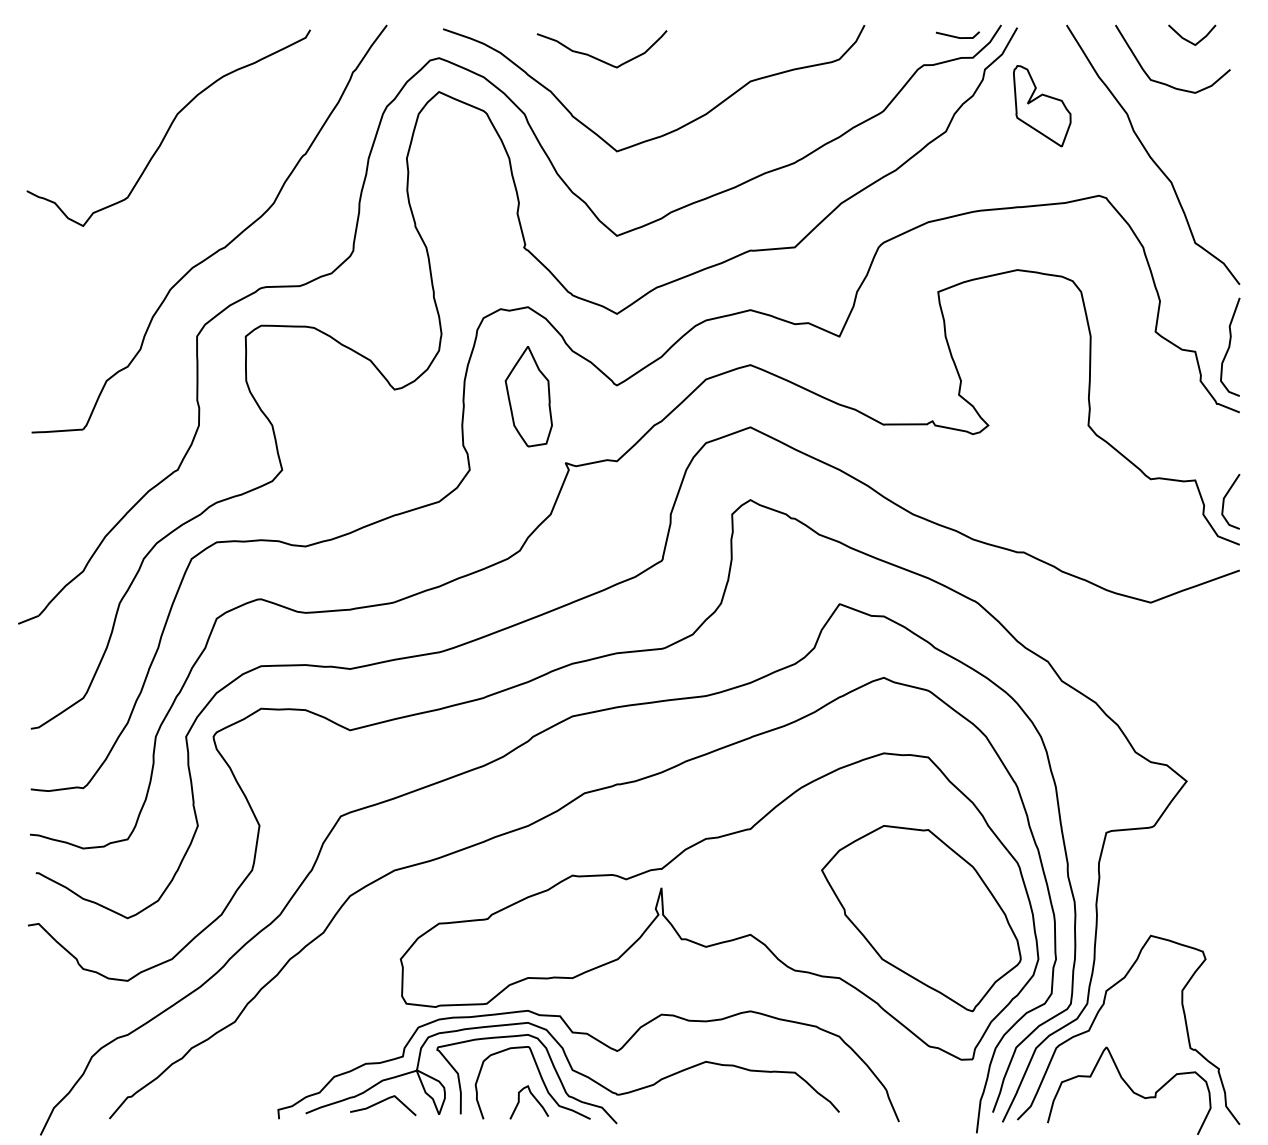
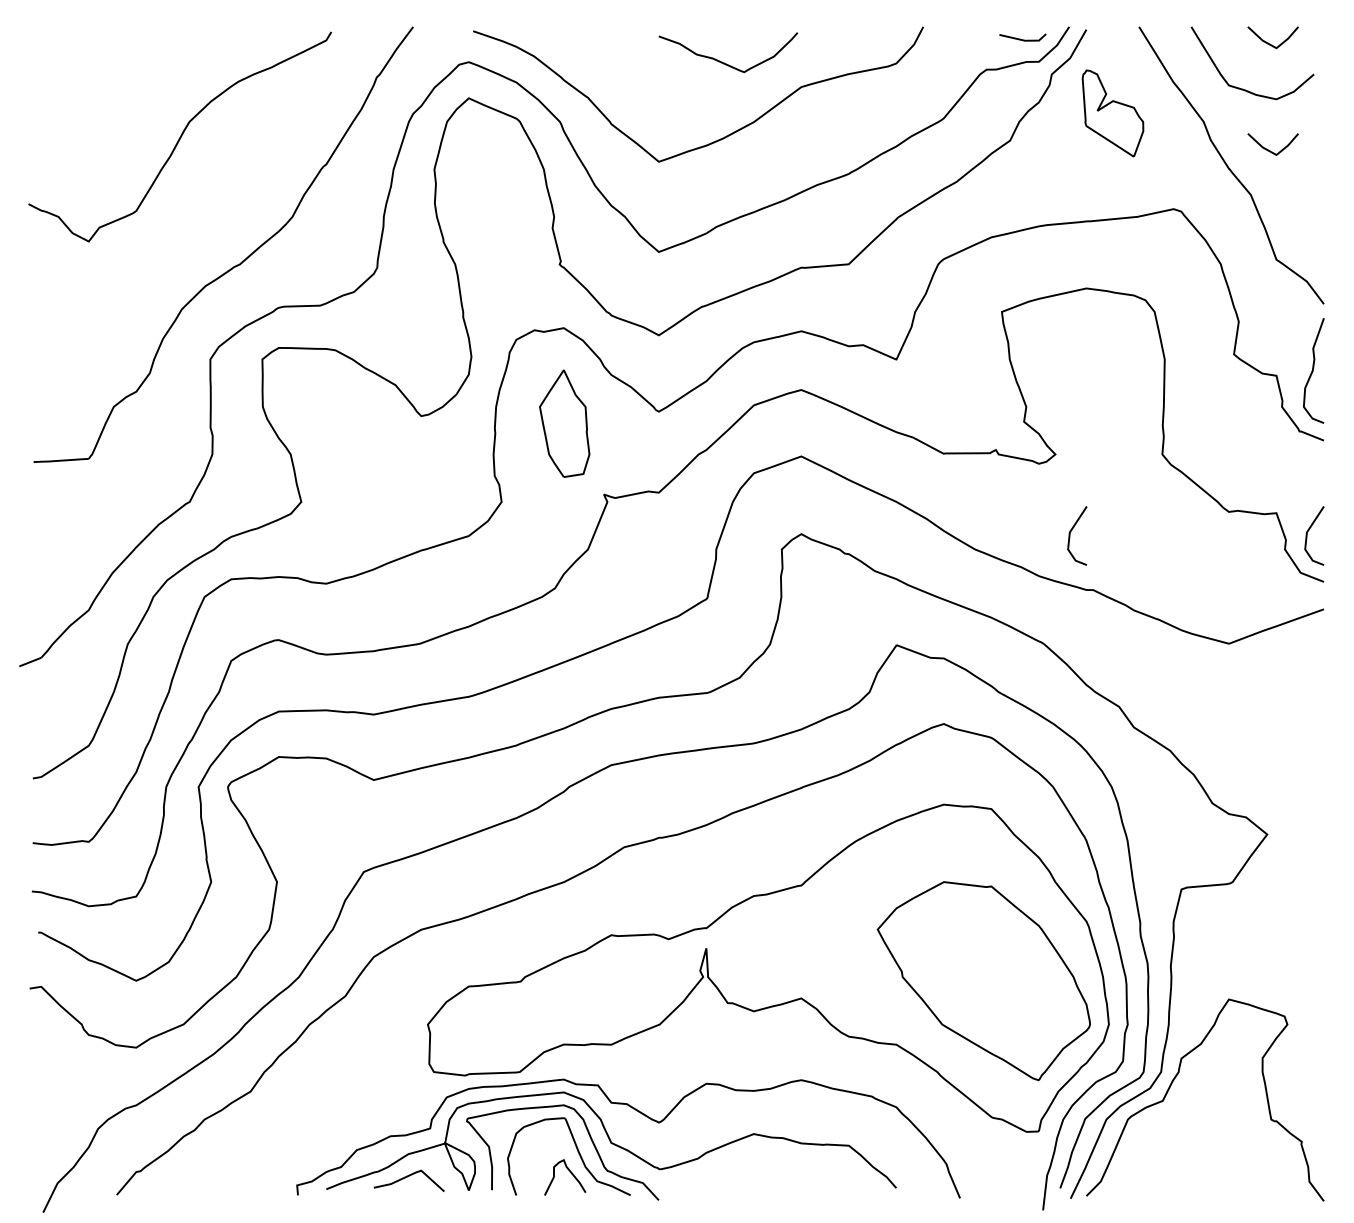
curve: (596, 57) -> (722, 61), moved
line: (1189, 140) -> (1270, 150), added
line: (1002, 501) -> (1070, 535), added
curve: (1130, 1090) -> (1207, 1164), removed

